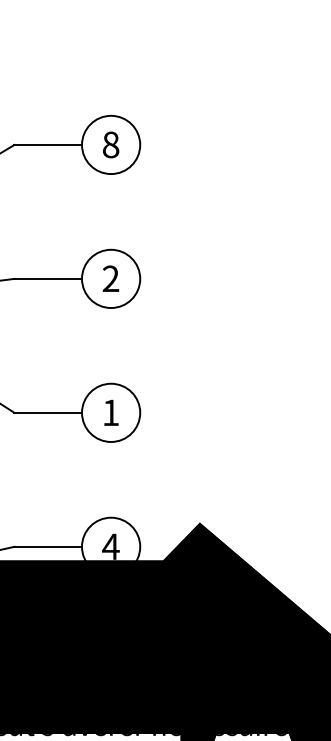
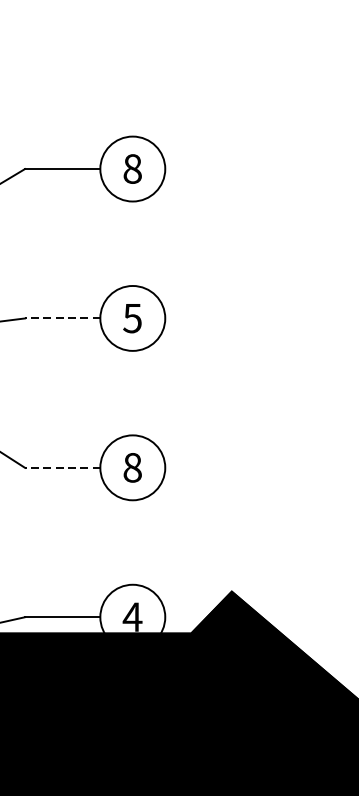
line: (48, 278) -> (62, 317), solid -> dashed
text: (110, 278) -> (132, 317), 2 -> 5
line: (48, 412) -> (62, 467), solid -> dashed
text: (111, 412) -> (133, 467), 1 -> 8

